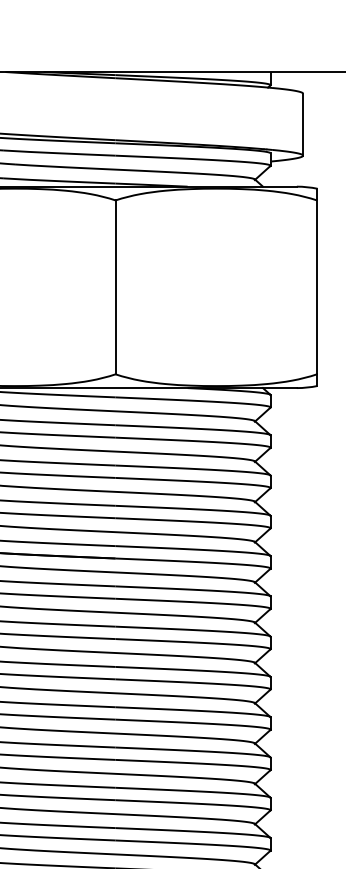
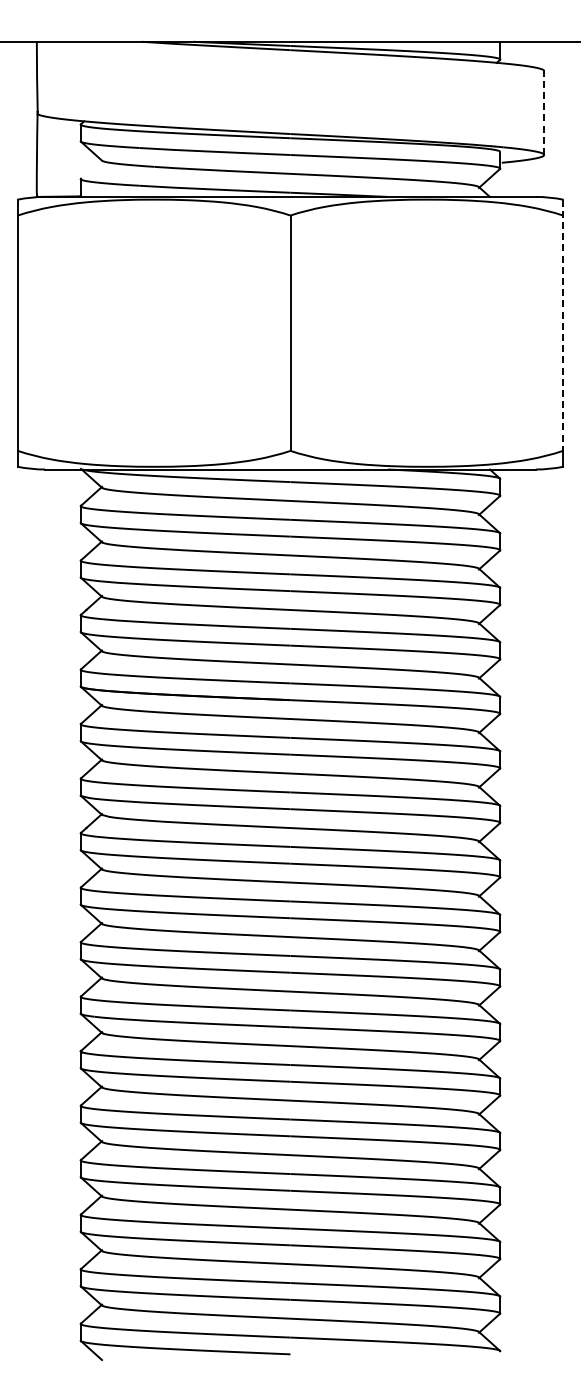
line: (303, 125) -> (544, 113), solid -> dashed
line: (317, 281) -> (563, 325), solid -> dashed

